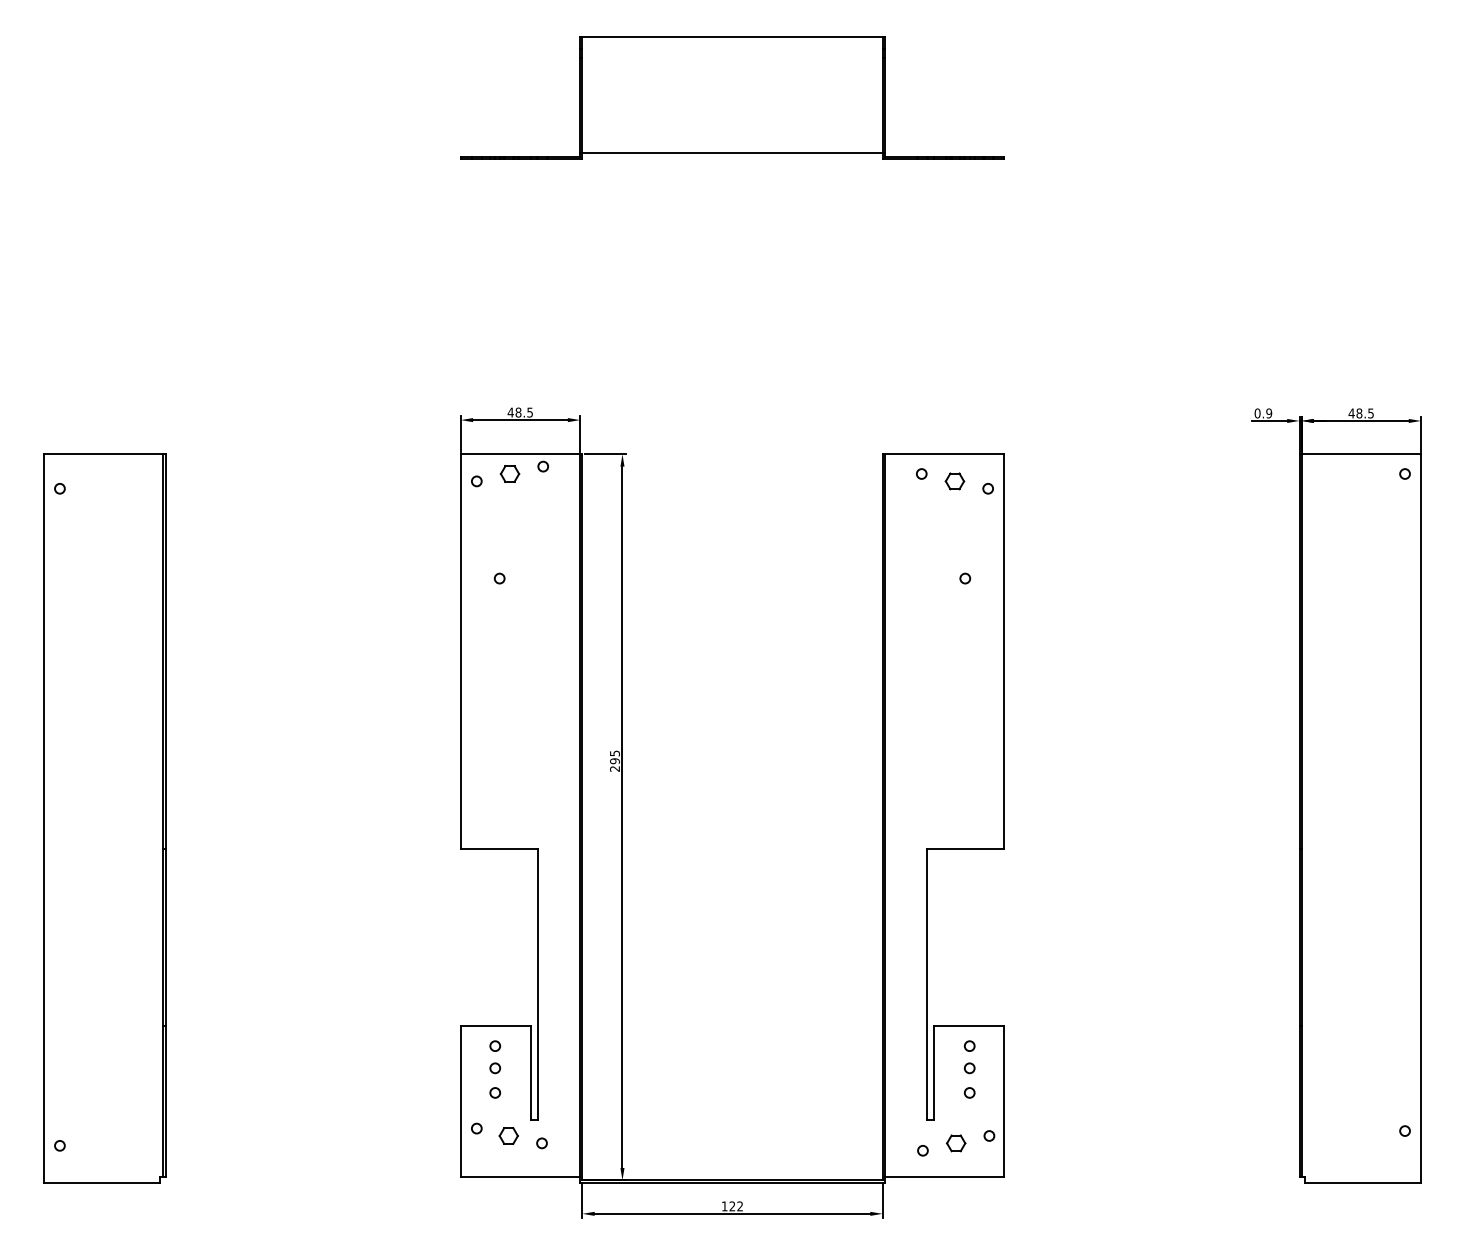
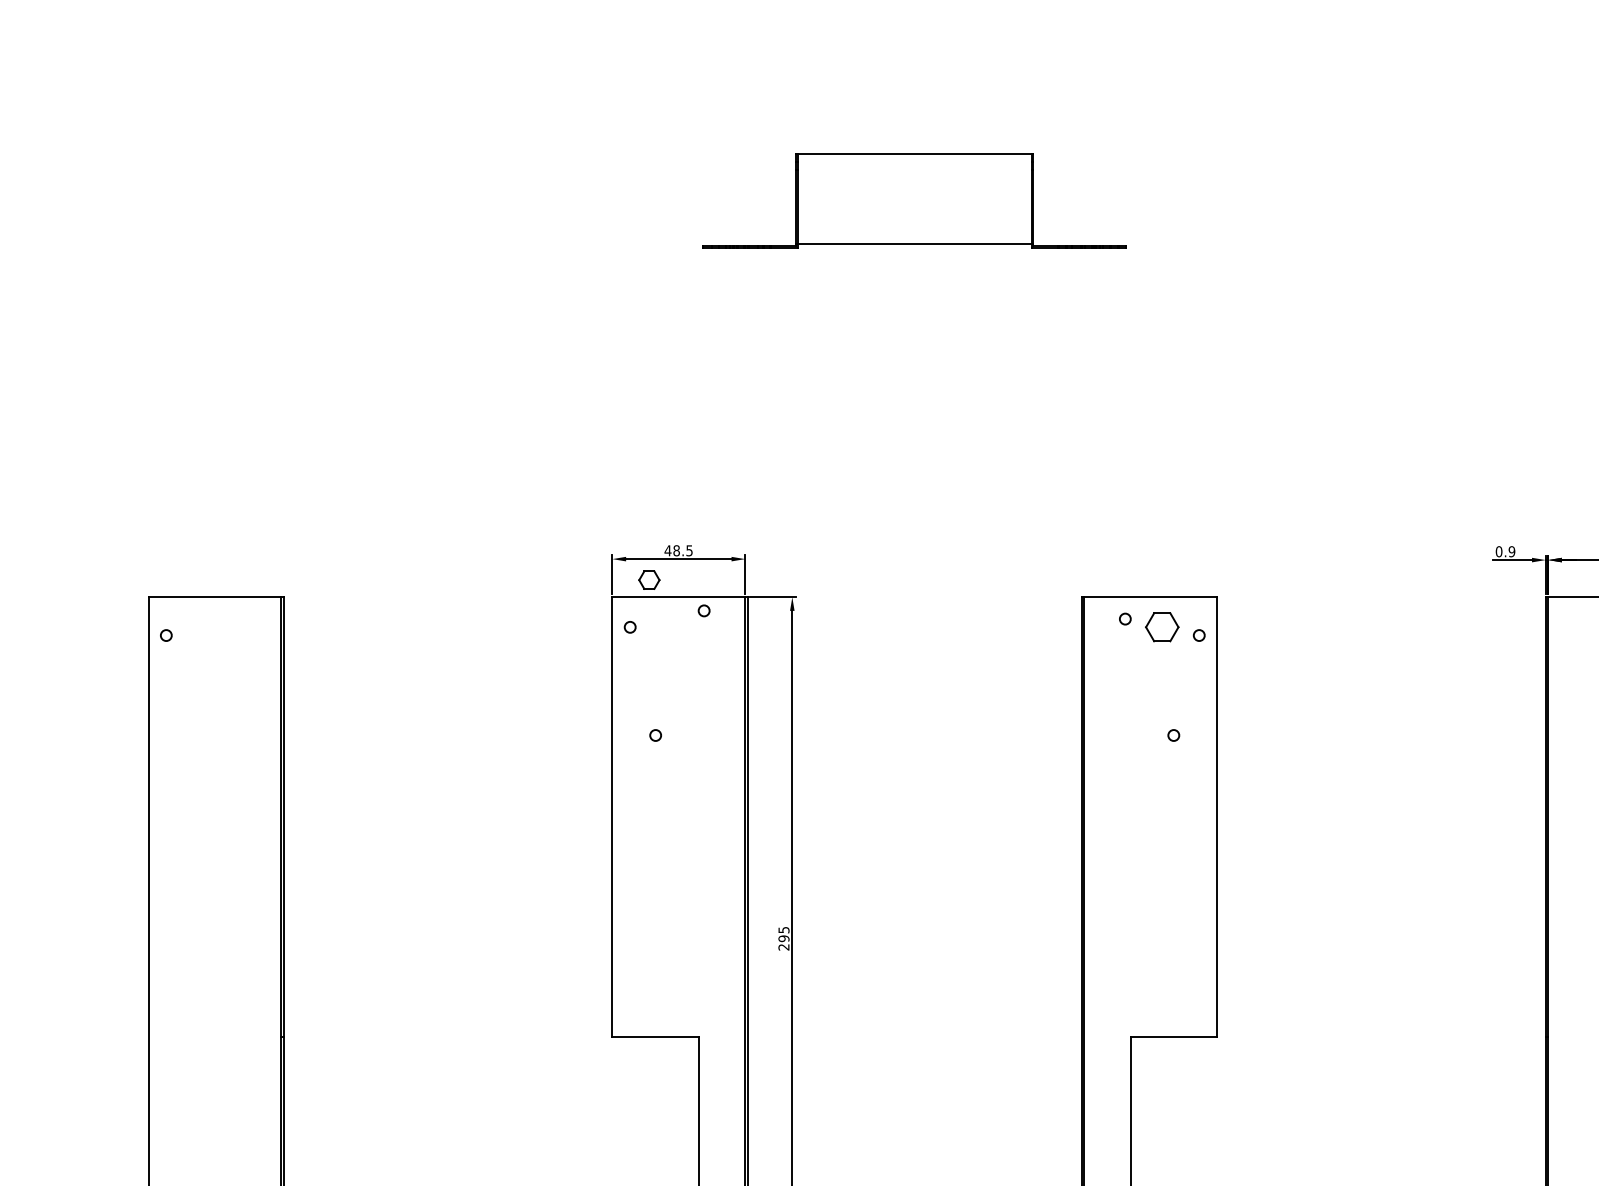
part: (732, 97) -> (914, 200), size x0.7
part: (509, 473) -> (648, 579), moved
part: (954, 481) -> (1161, 627), size x1.6

